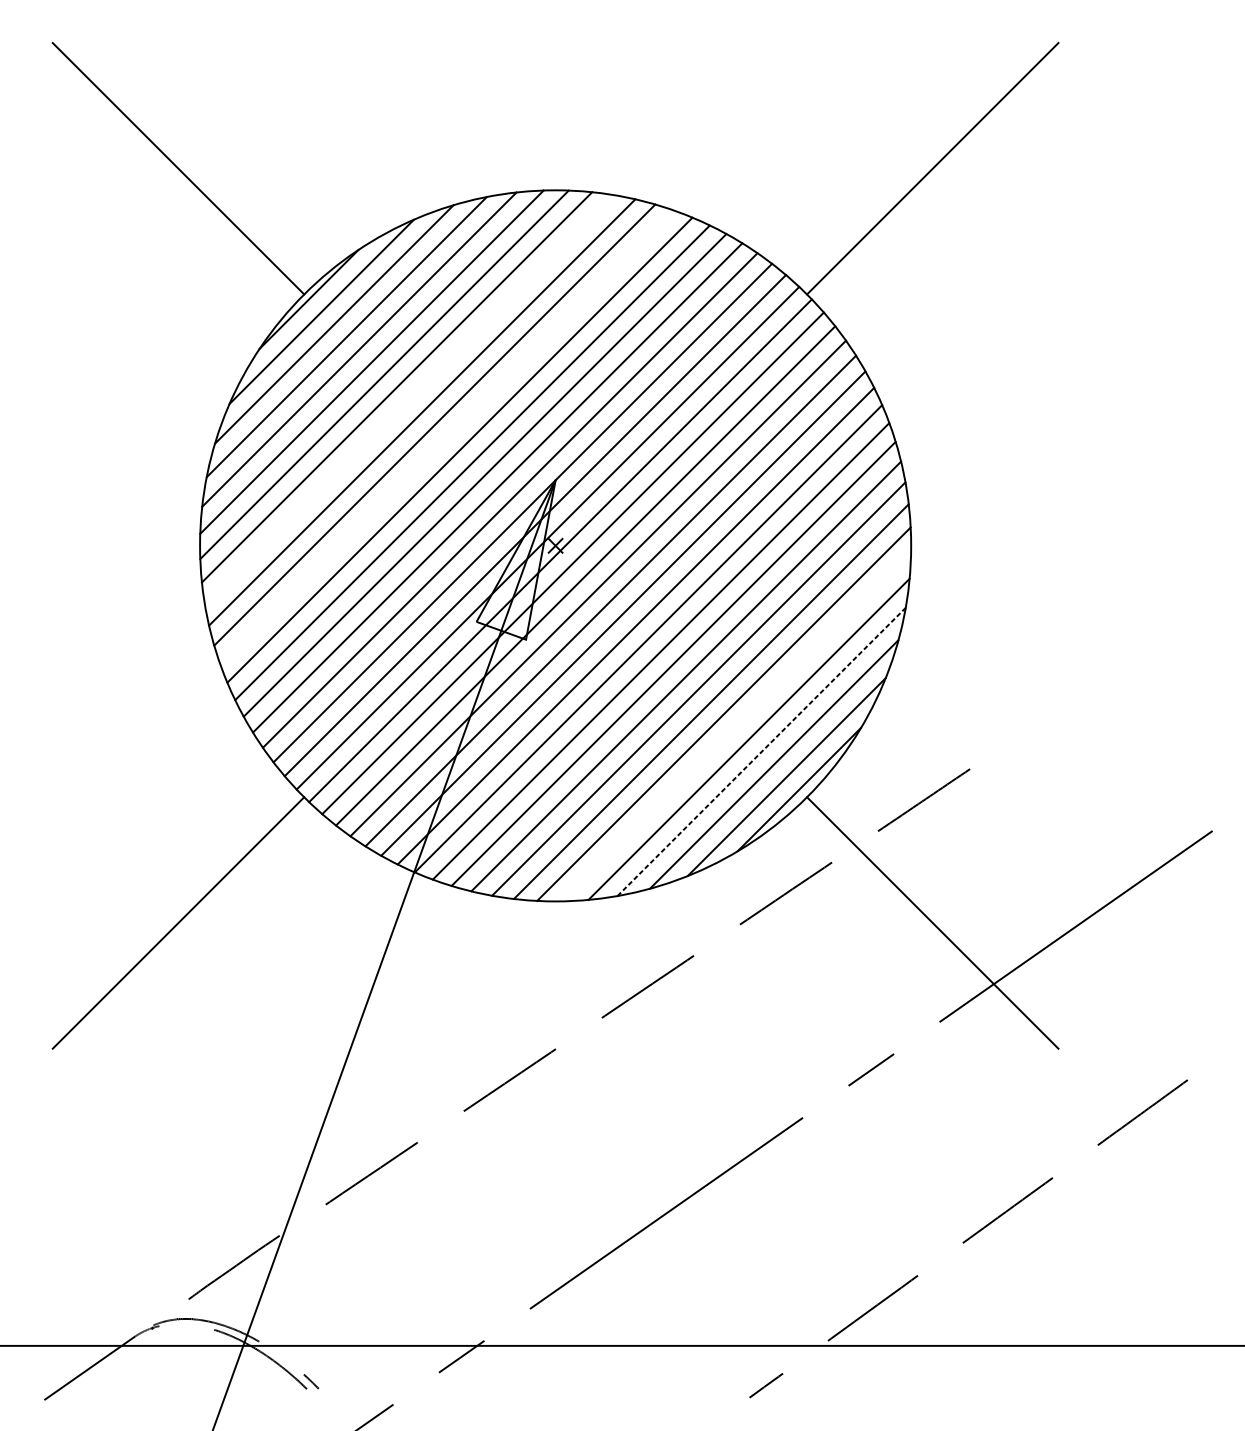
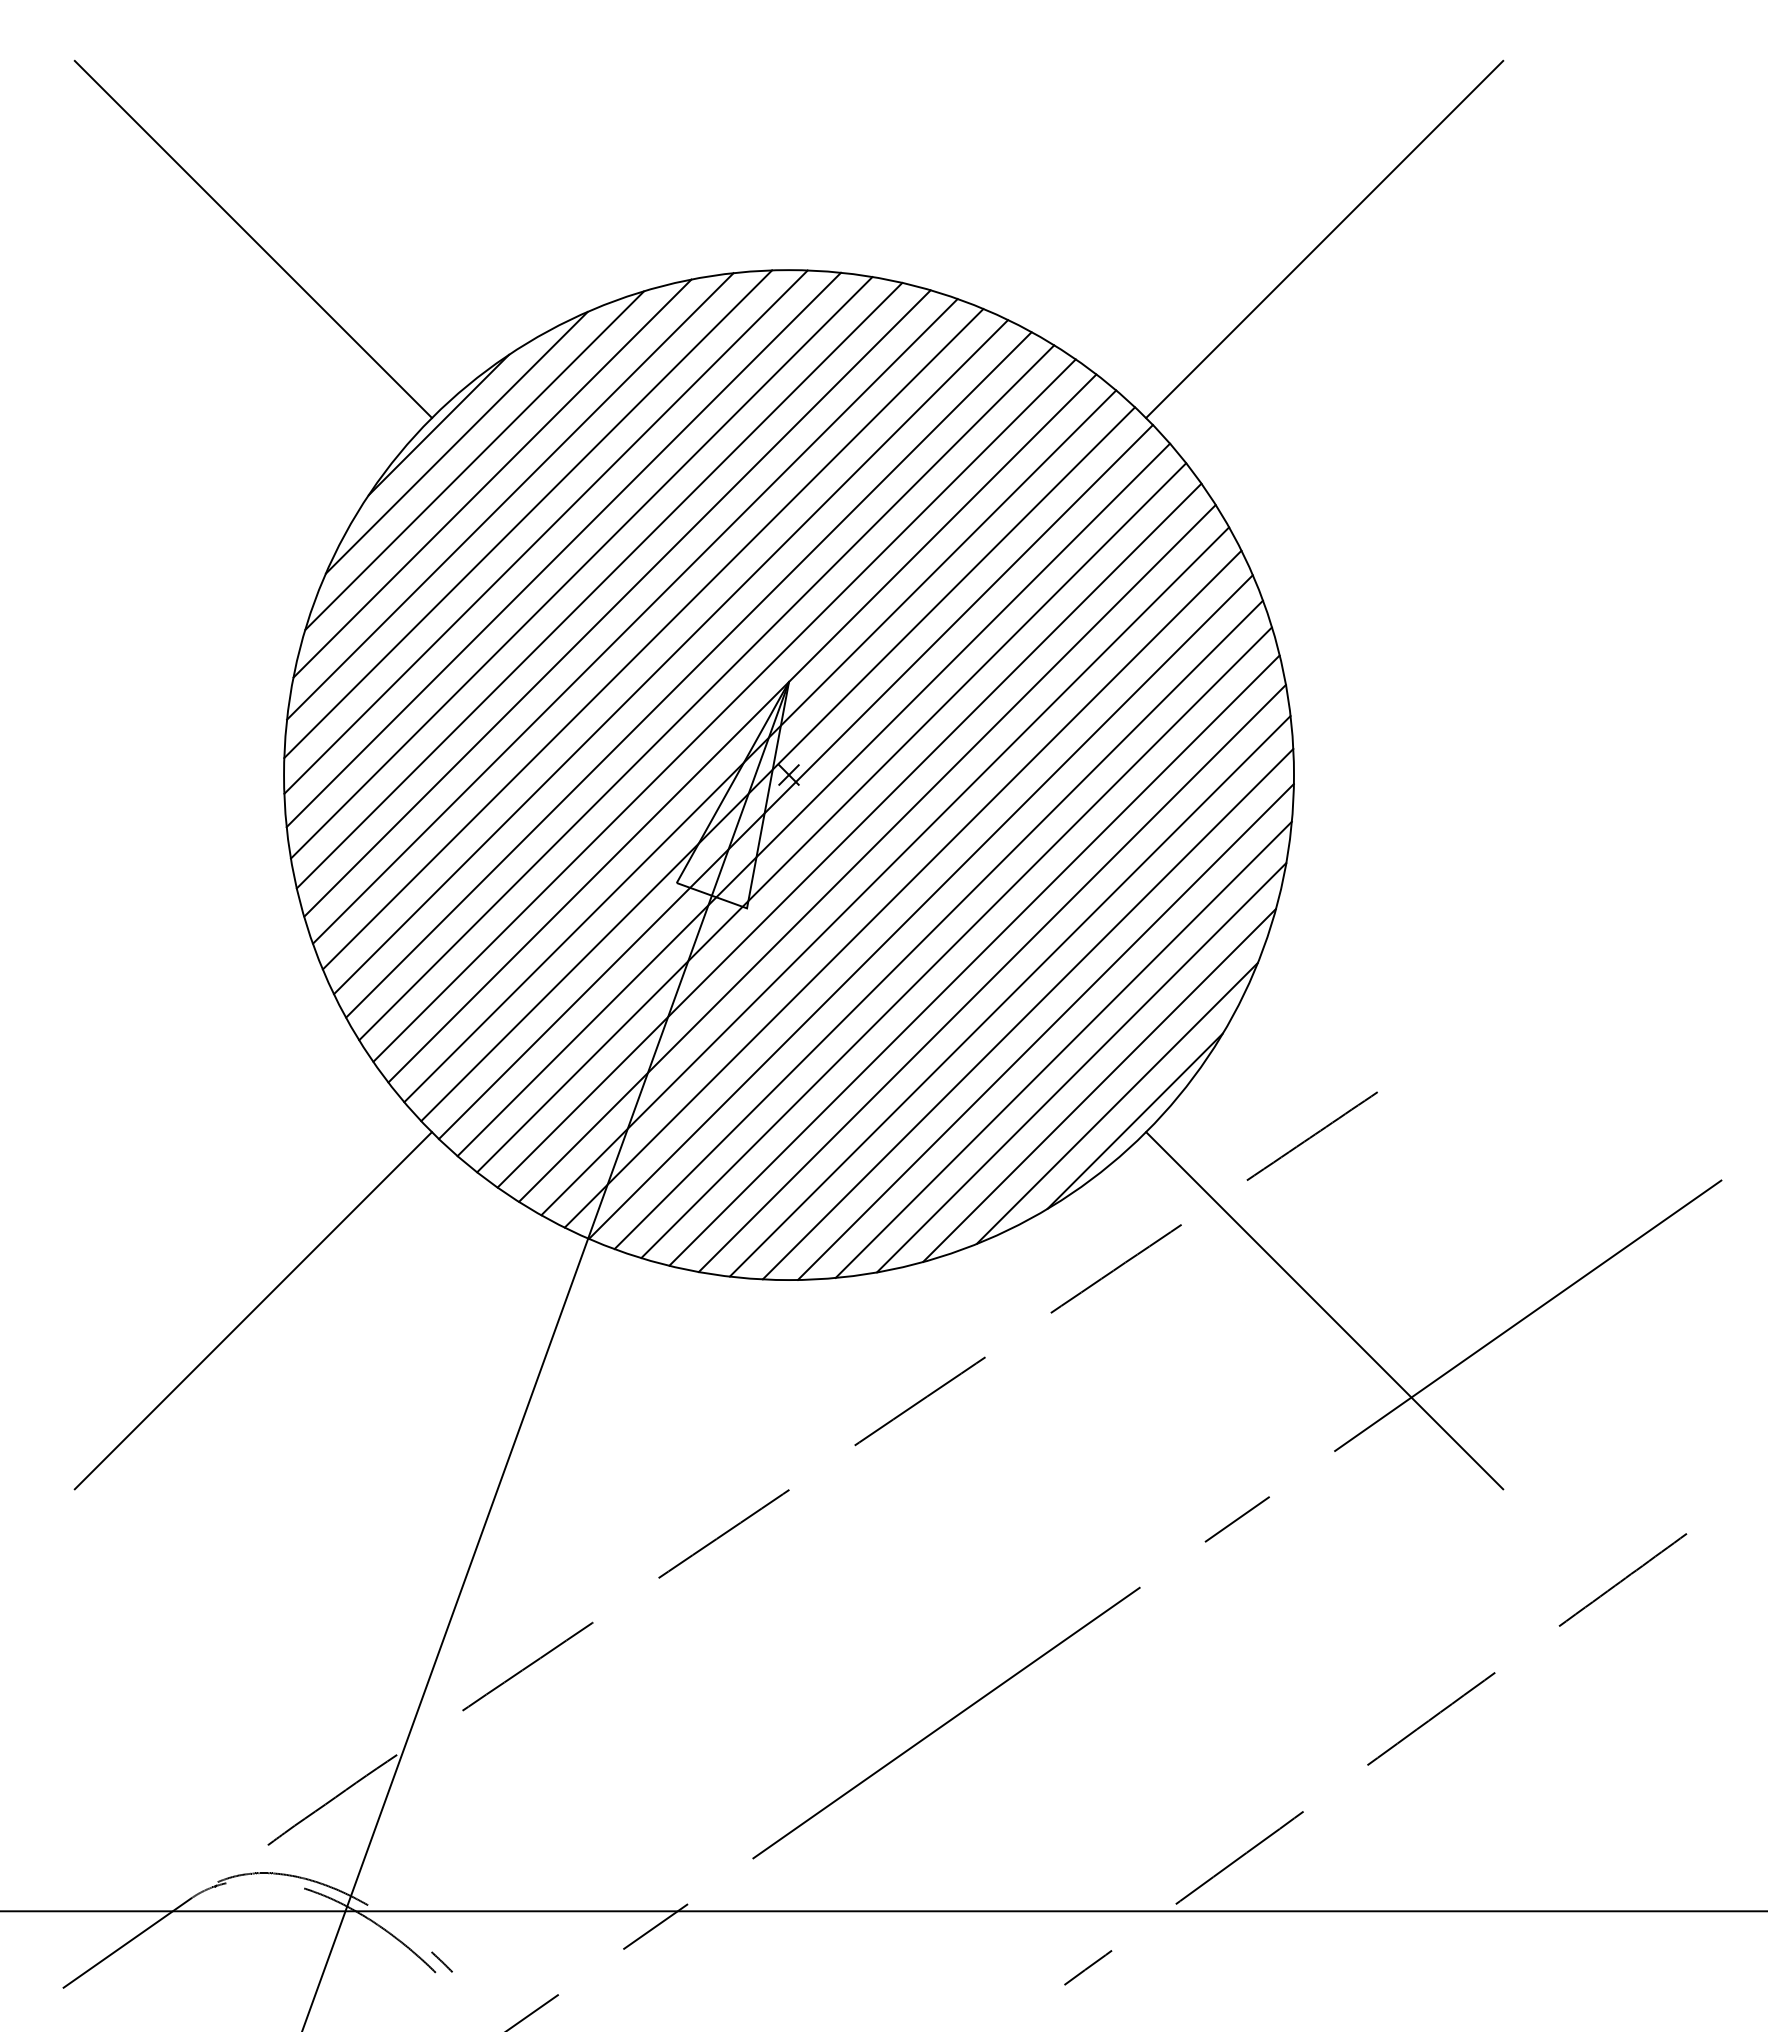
line: (409, 399) -> (581, 567), added
line: (447, 437) -> (635, 621), added
line: (736, 726) -> (1045, 1031), added
line: (762, 751) -> (1082, 1067), dashed -> solid

